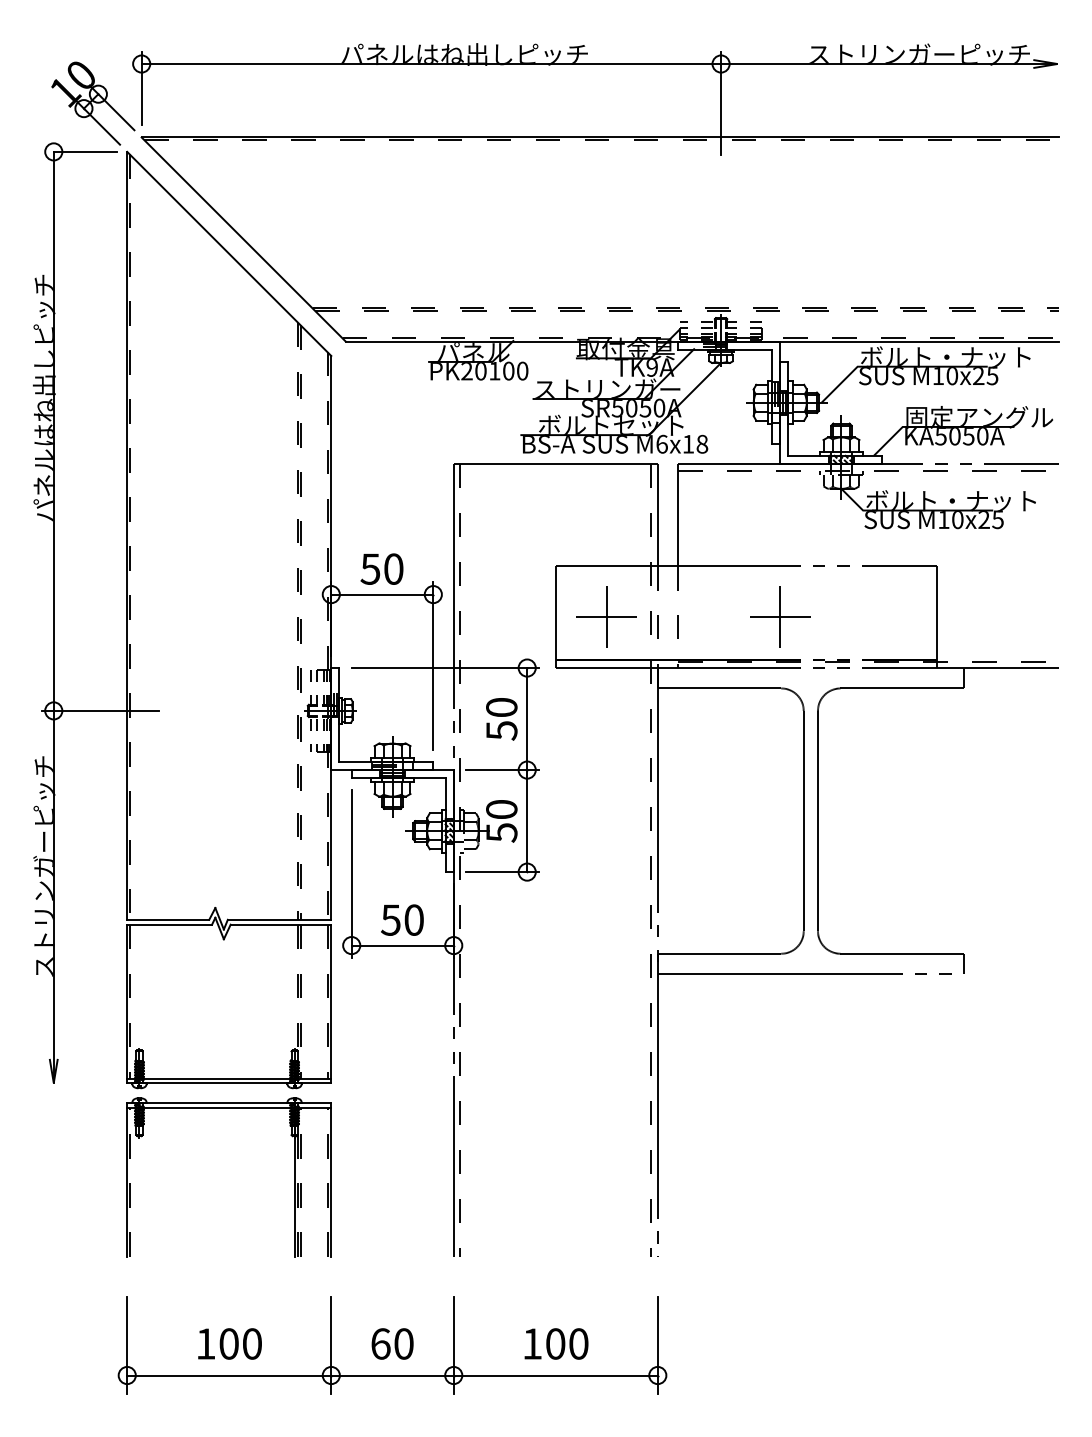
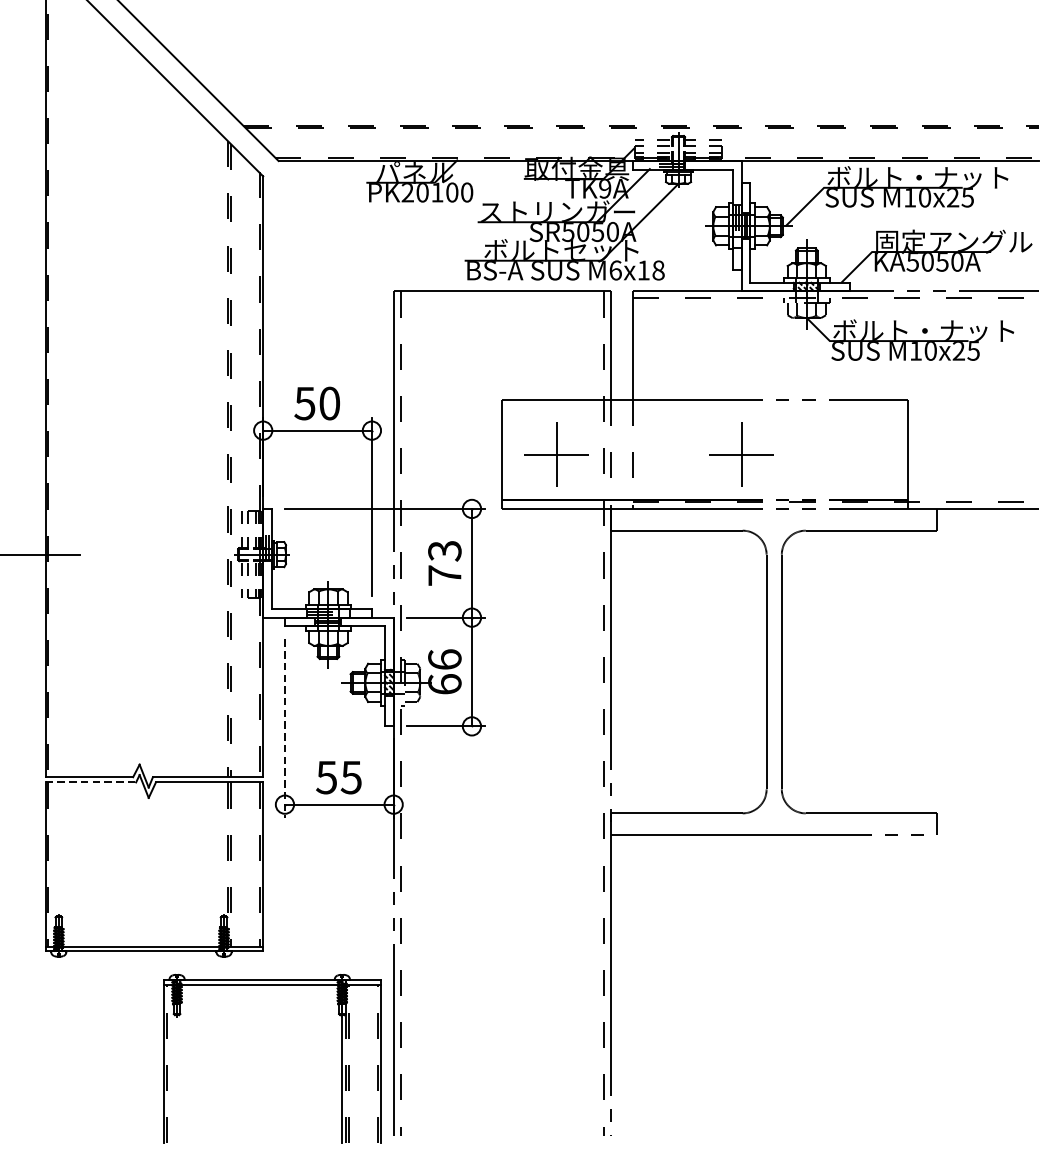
text: (501, 719) -> (444, 563), 50 -> 73
text: (501, 820) -> (444, 671), 50 -> 66
line: (351, 874) -> (284, 728), solid -> dashed
text: (413, 919) -> (350, 776), 50 -> 55
line: (170, 924) -> (91, 782), solid -> dashed
part: (294, 1177) -> (342, 1059), moved

